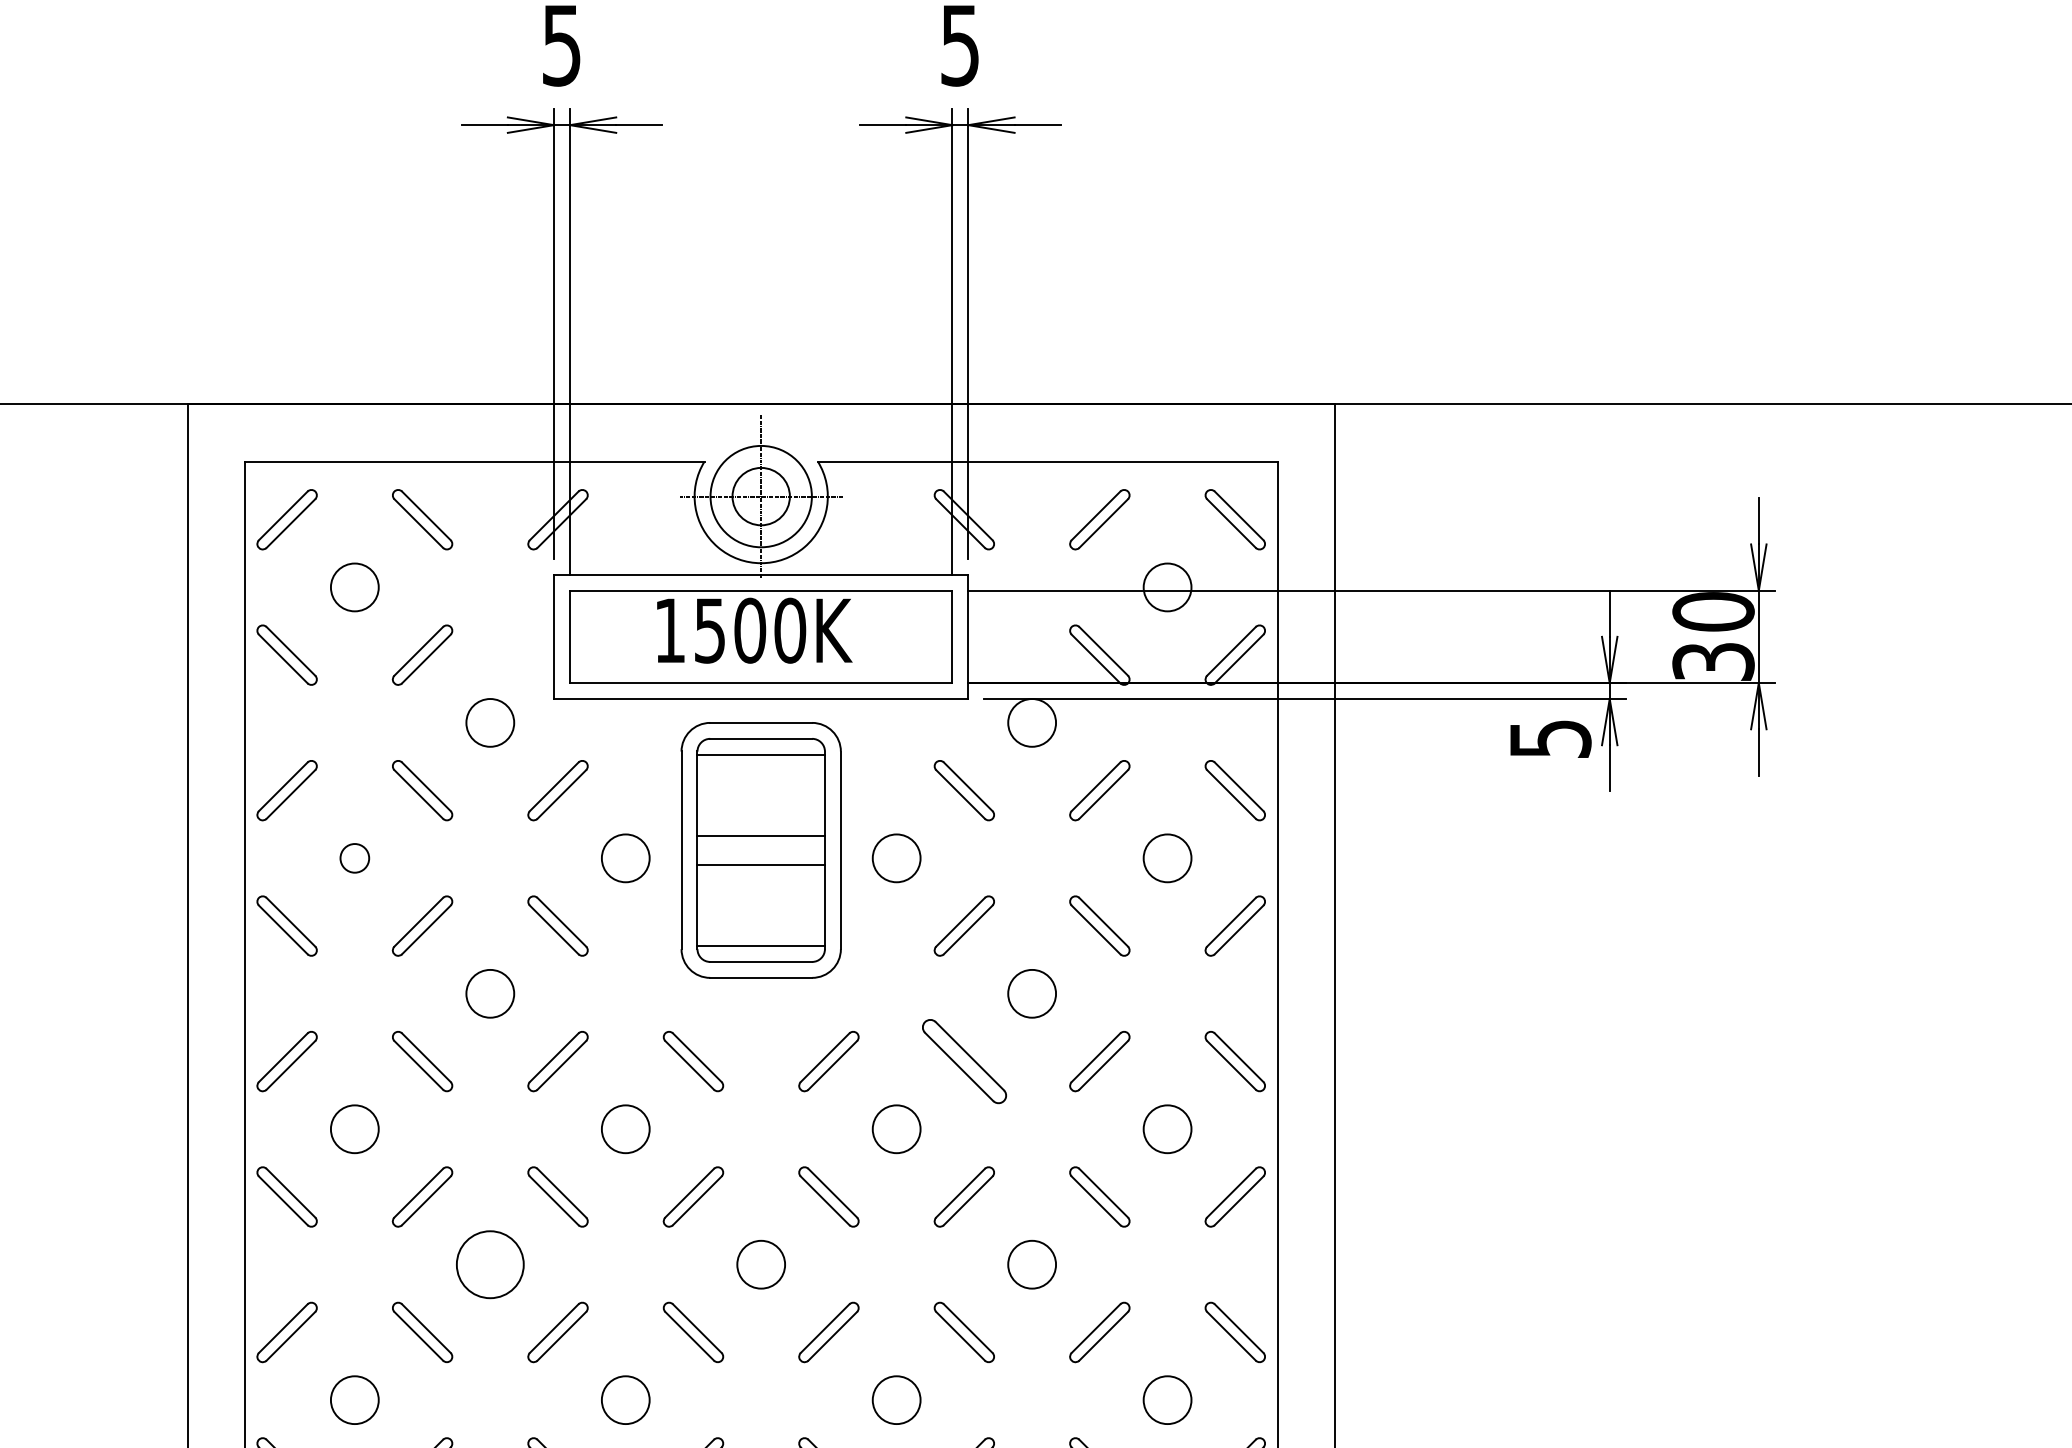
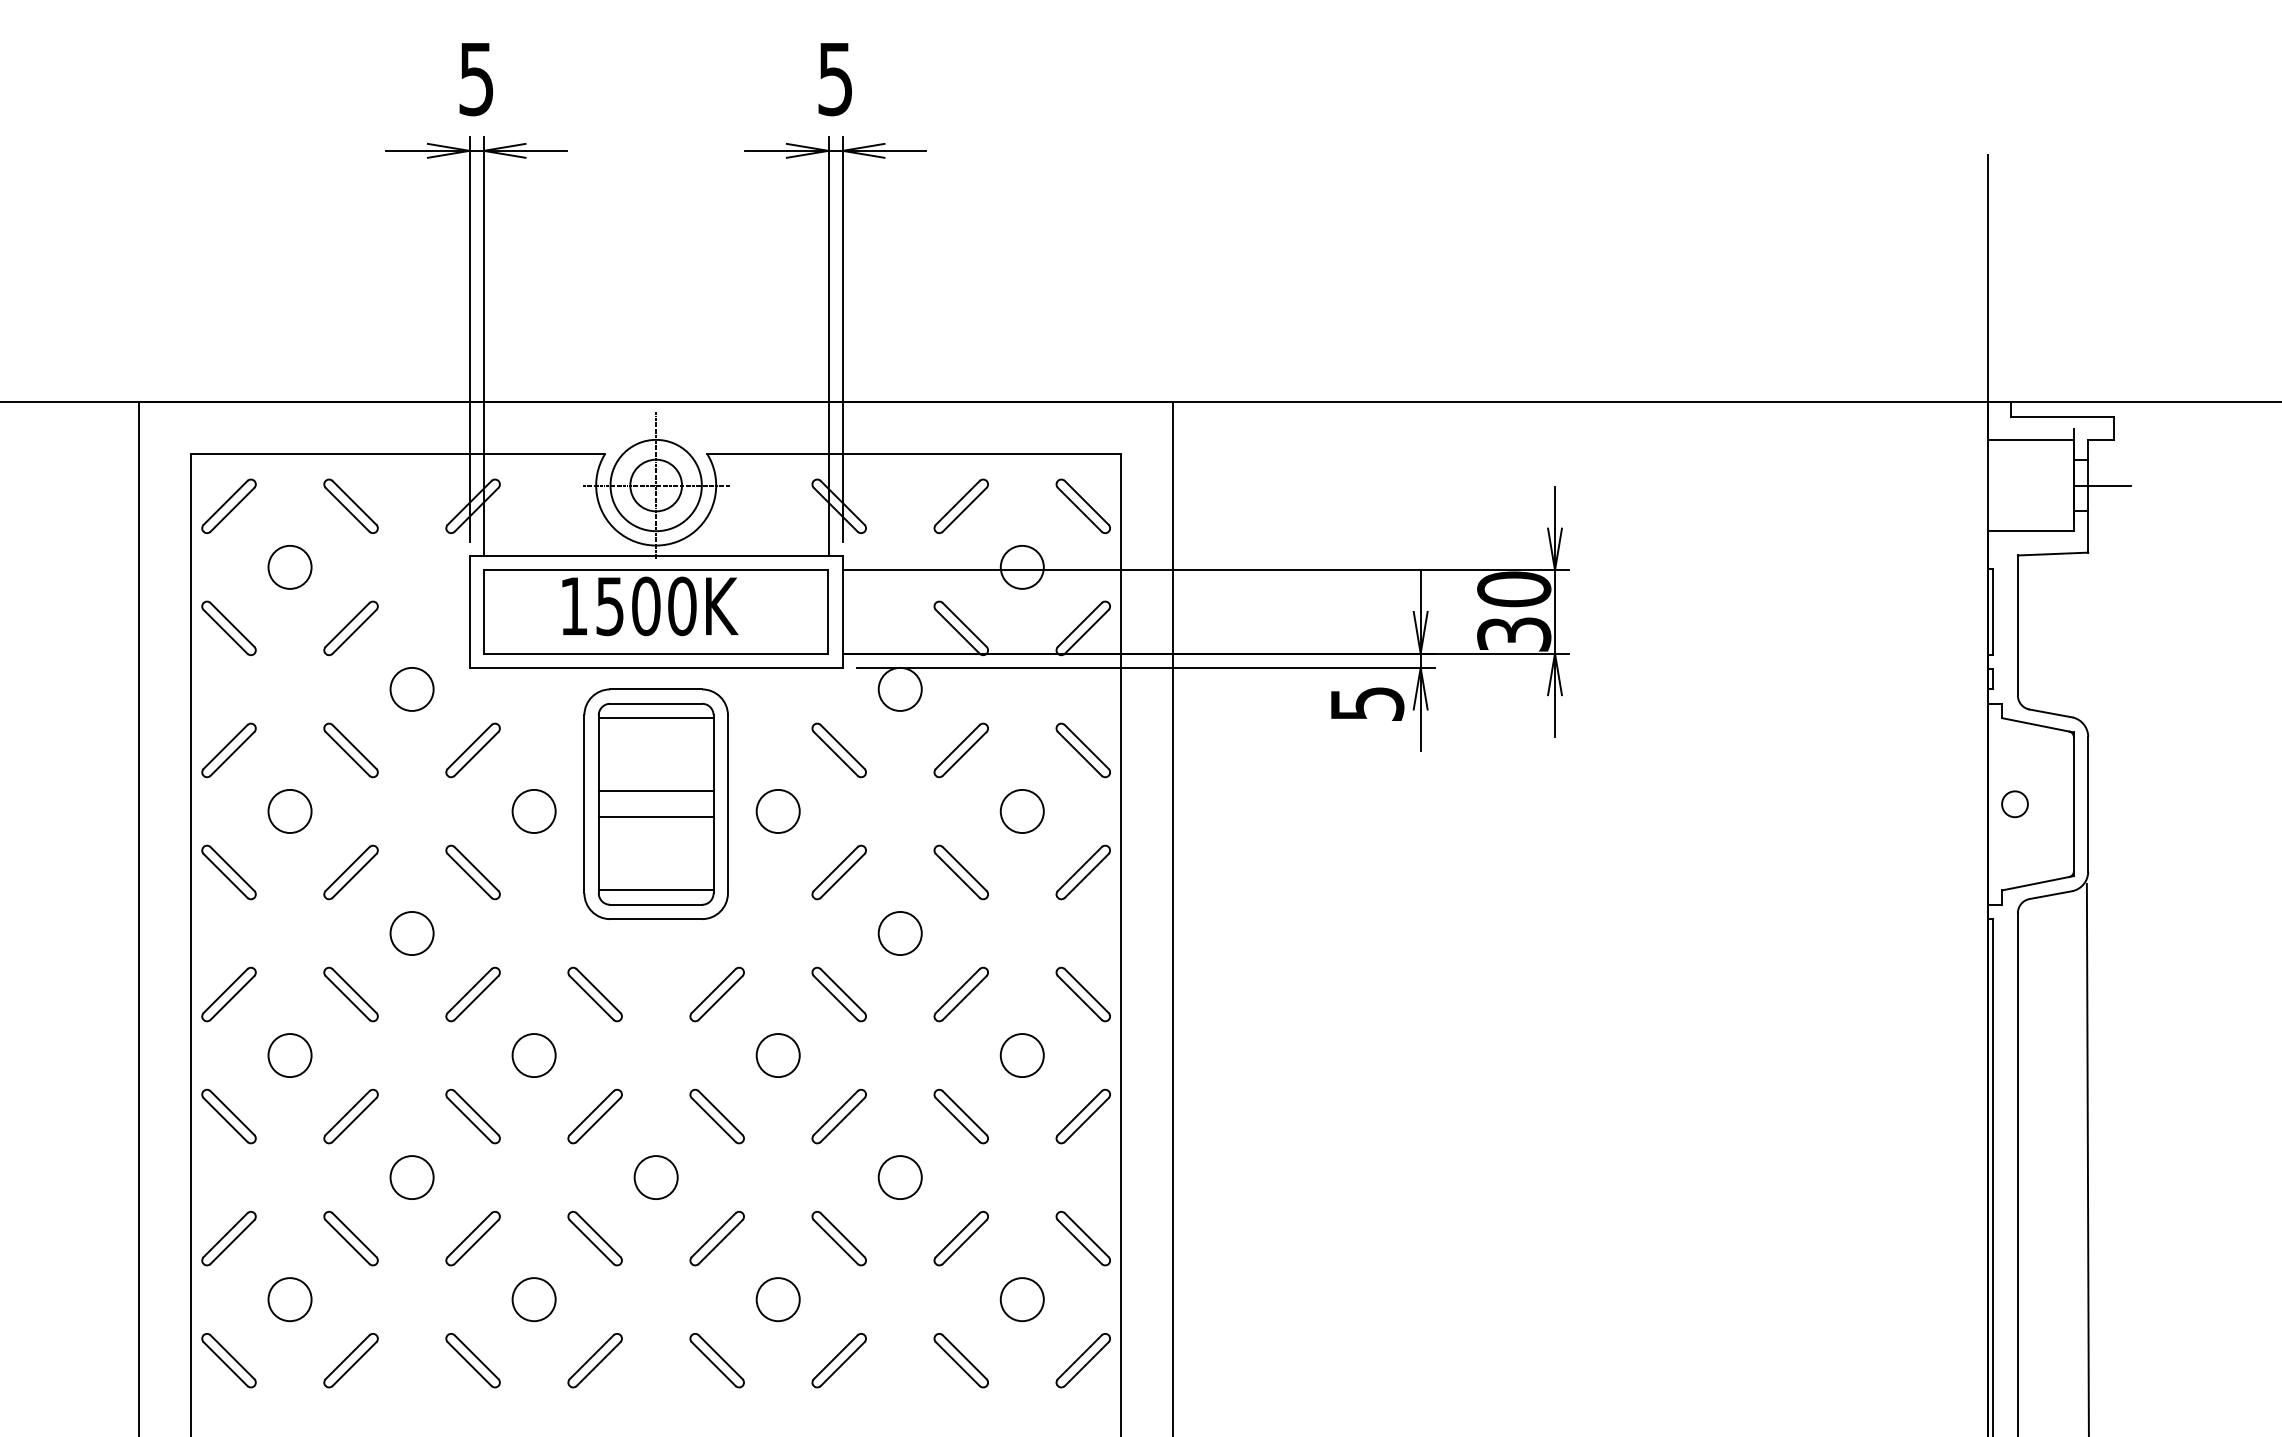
circle: (354, 858) -> (289, 811), size x1.67
part: (963, 1061) -> (838, 994), size x0.71
circle: (489, 1264) -> (411, 1177), size x0.71

